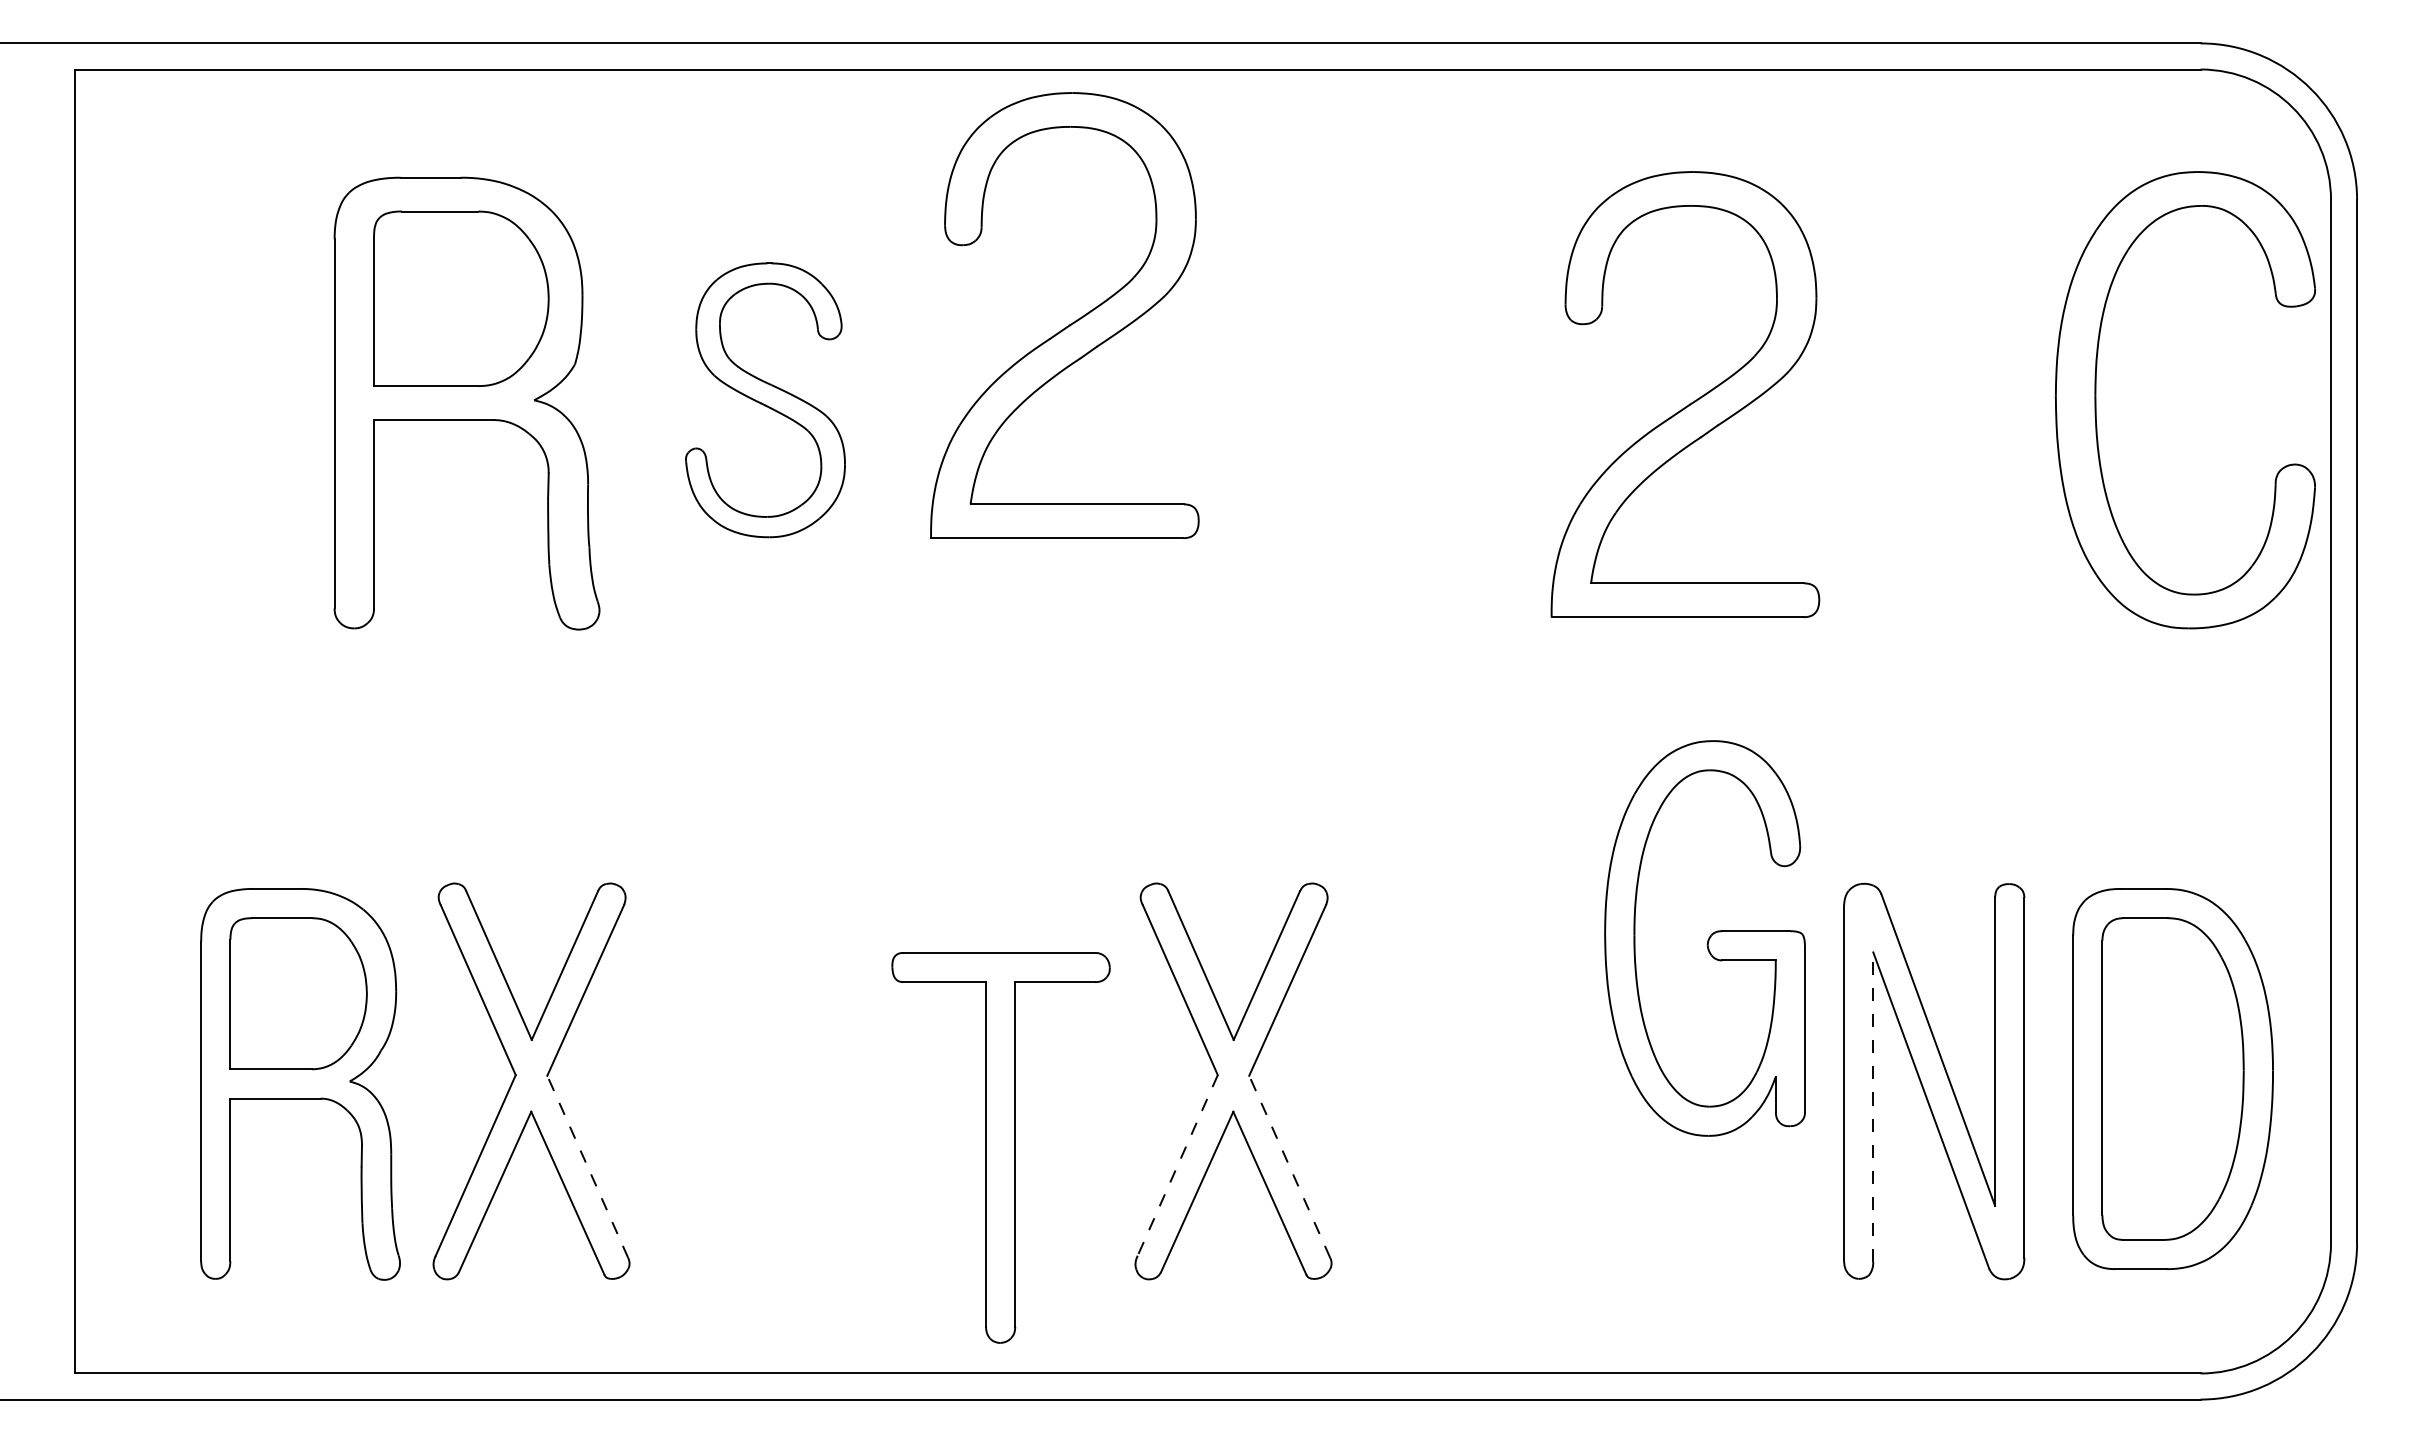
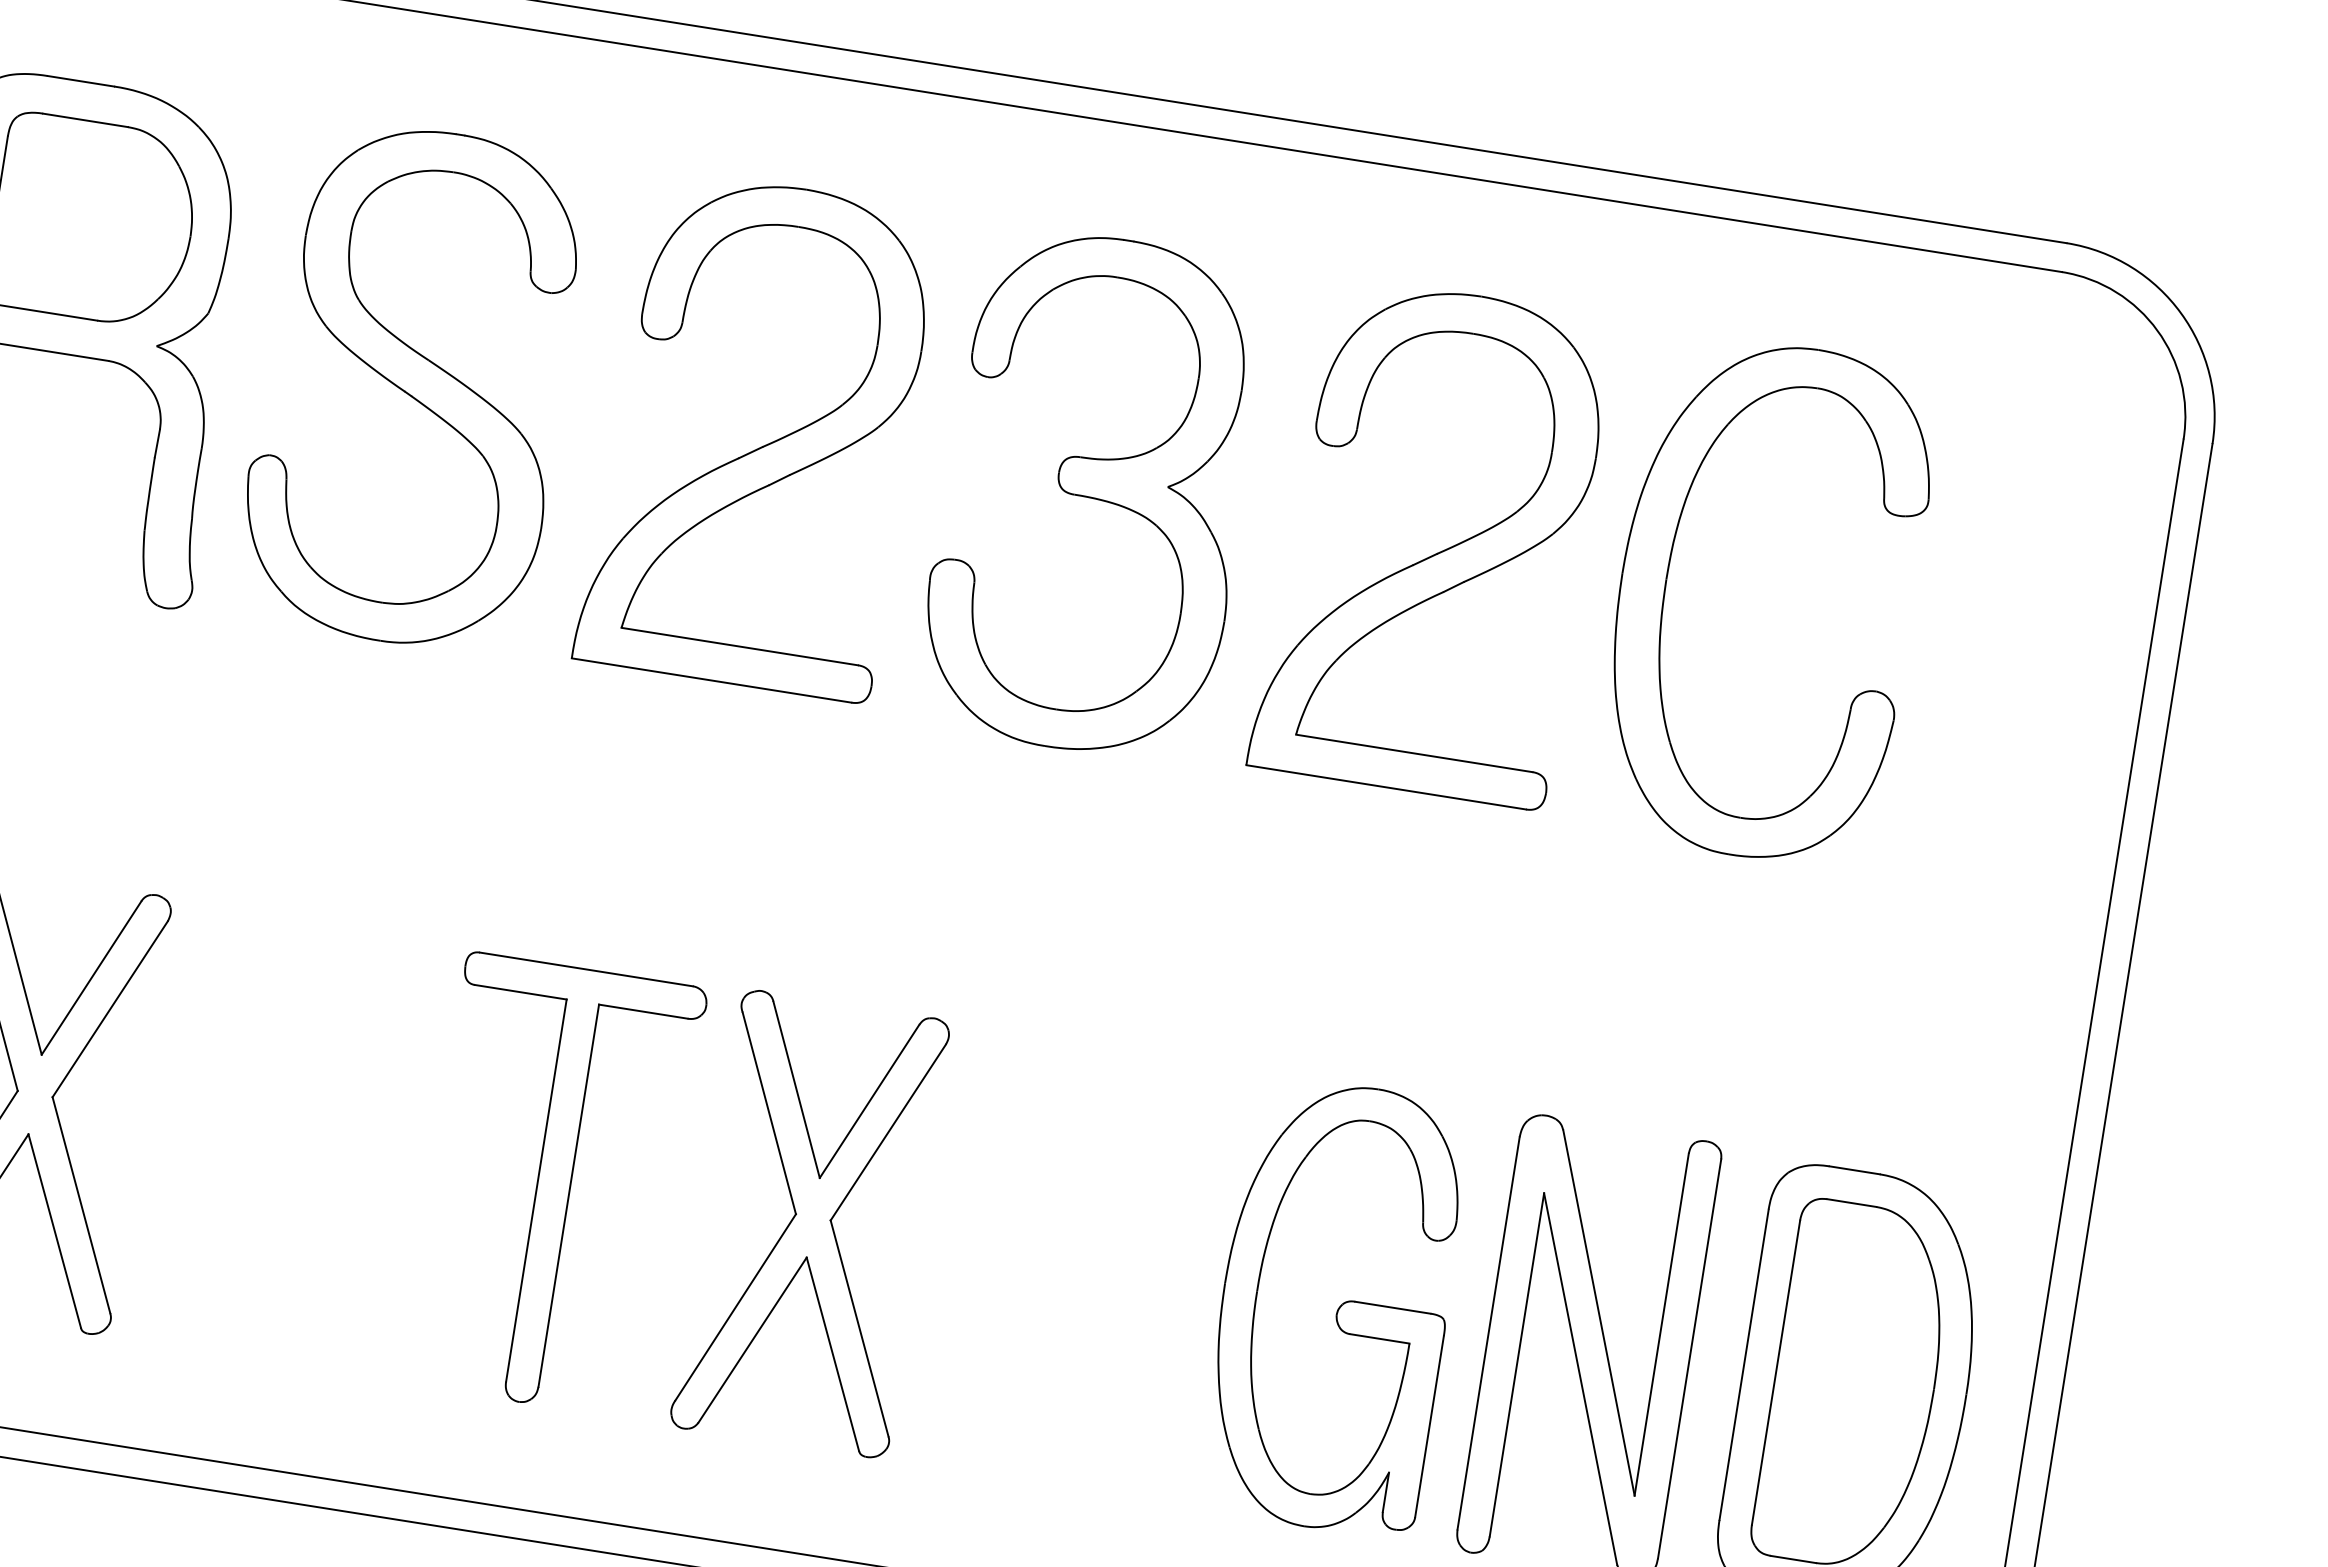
part: (1070, 323) -> (764, 444), moved
part: (765, 400) -> (413, 386), size x1.67
part: (1379, 400) -> (1093, 494), added
part: (2096, 400) -> (1666, 585), moved
part: (1704, 938) -> (1334, 1306), moved
line: (1873, 1107) -> (1517, 1365), dashed -> solid
part: (1000, 1147) -> (553, 1185), moved
line: (1177, 1165) -> (735, 1307), dashed -> solid
line: (587, 1166) -> (81, 1204), dashed -> solid
line: (1289, 1166) -> (859, 1328), dashed -> solid

